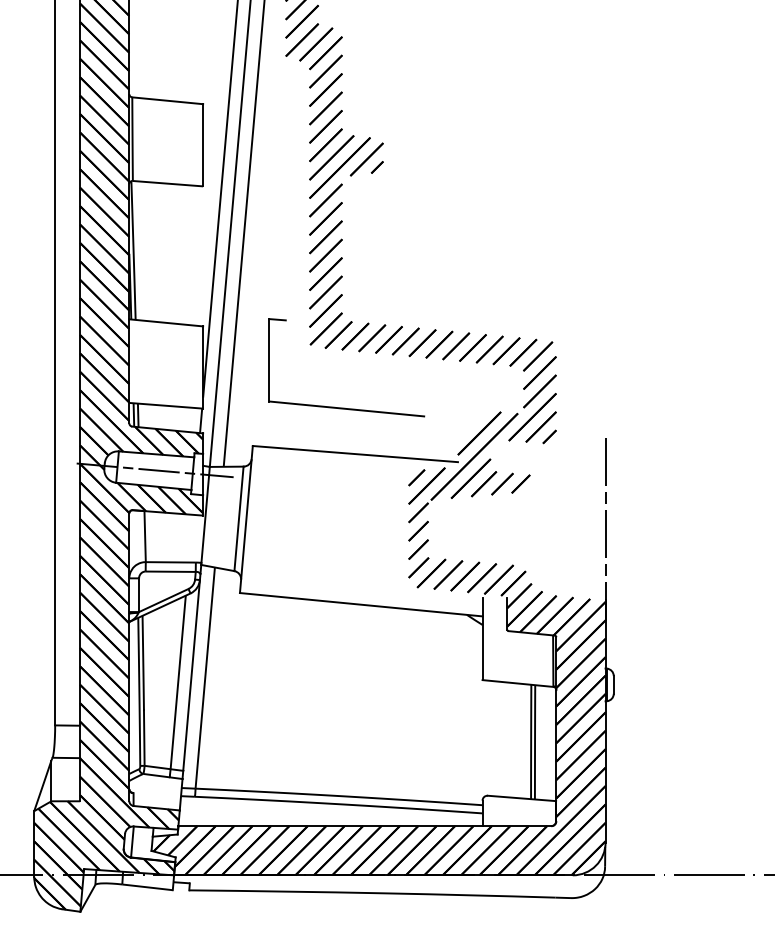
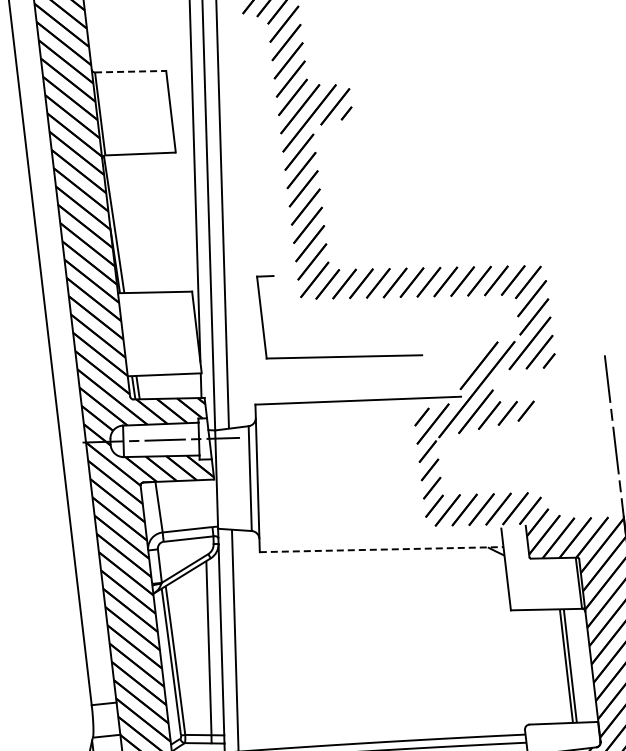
line: (167, 100) -> (130, 71), solid -> dashed
line: (361, 604) -> (381, 549), solid -> dashed

